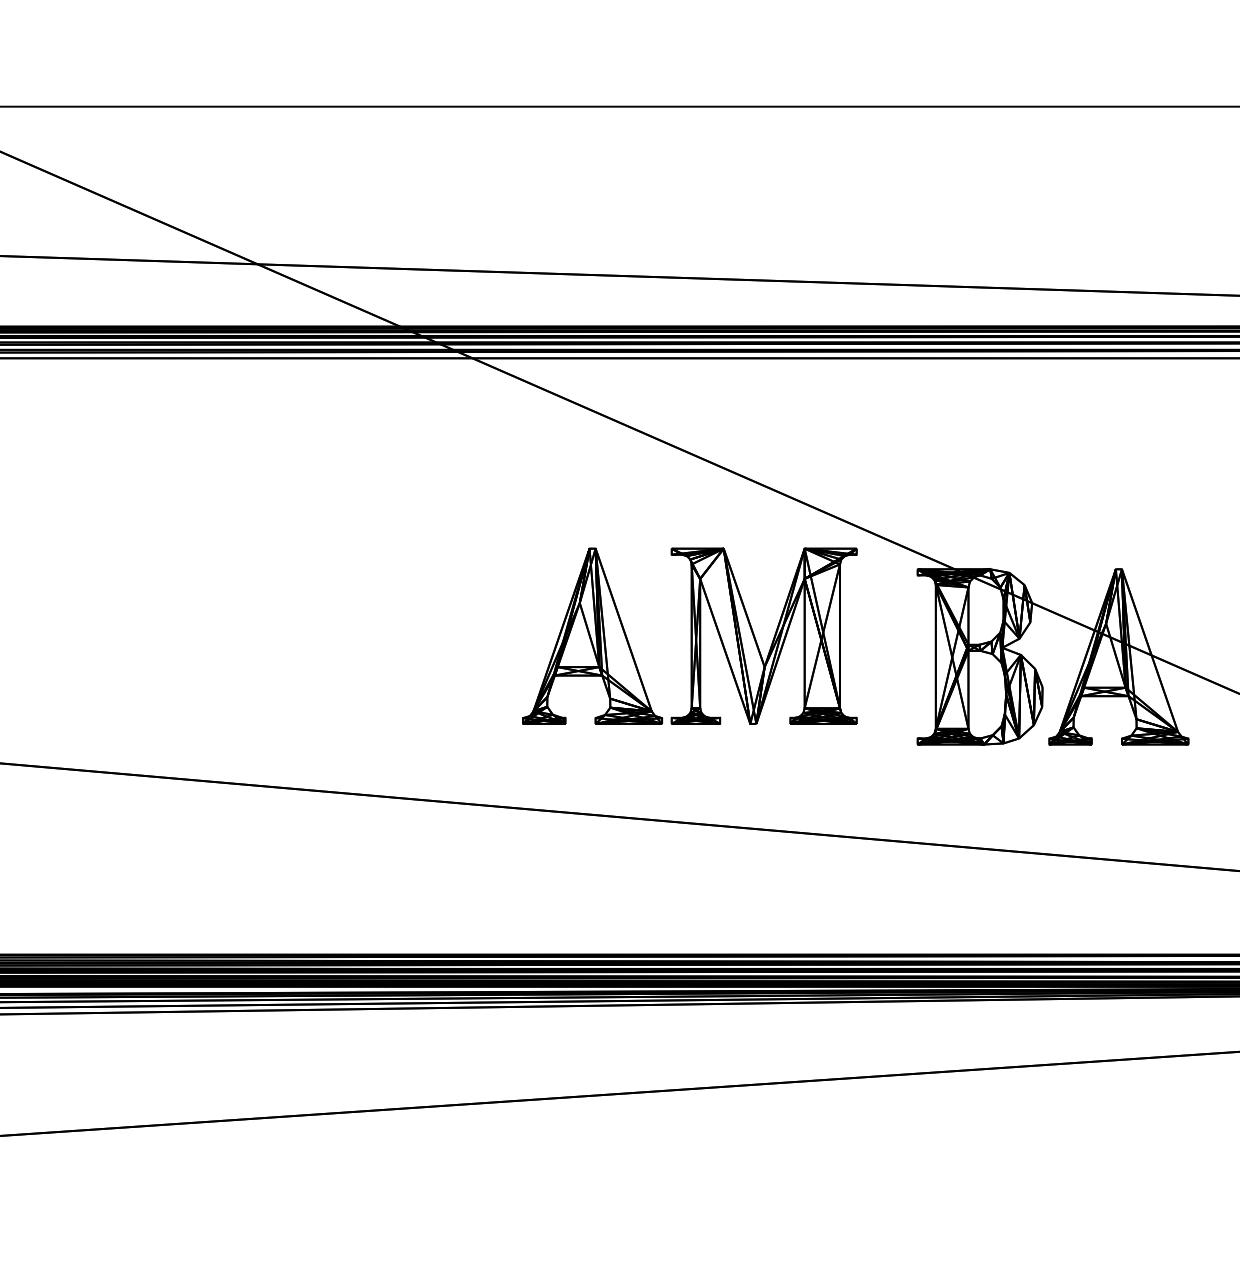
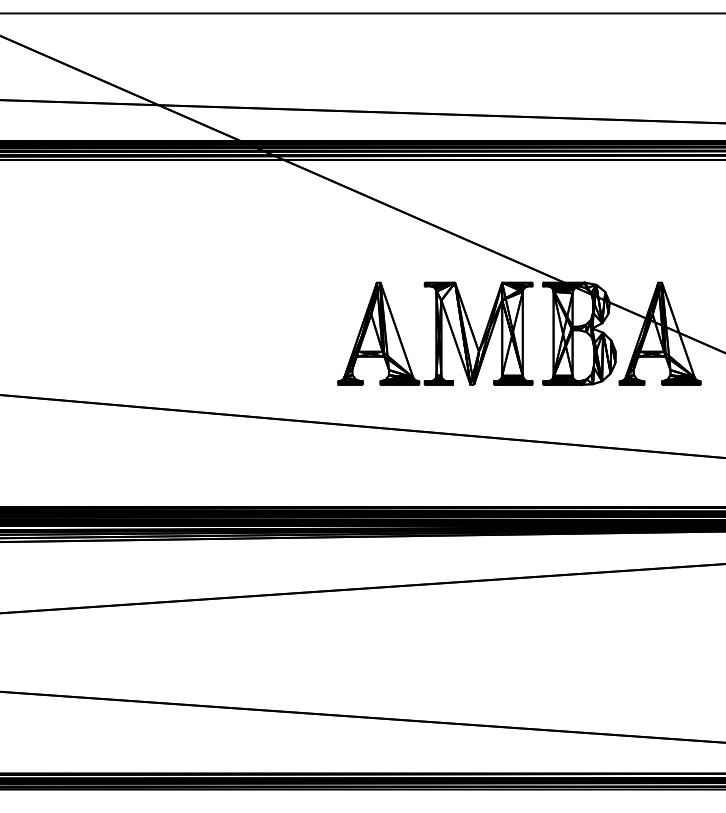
part: (690, 635) -> (435, 333), moved

